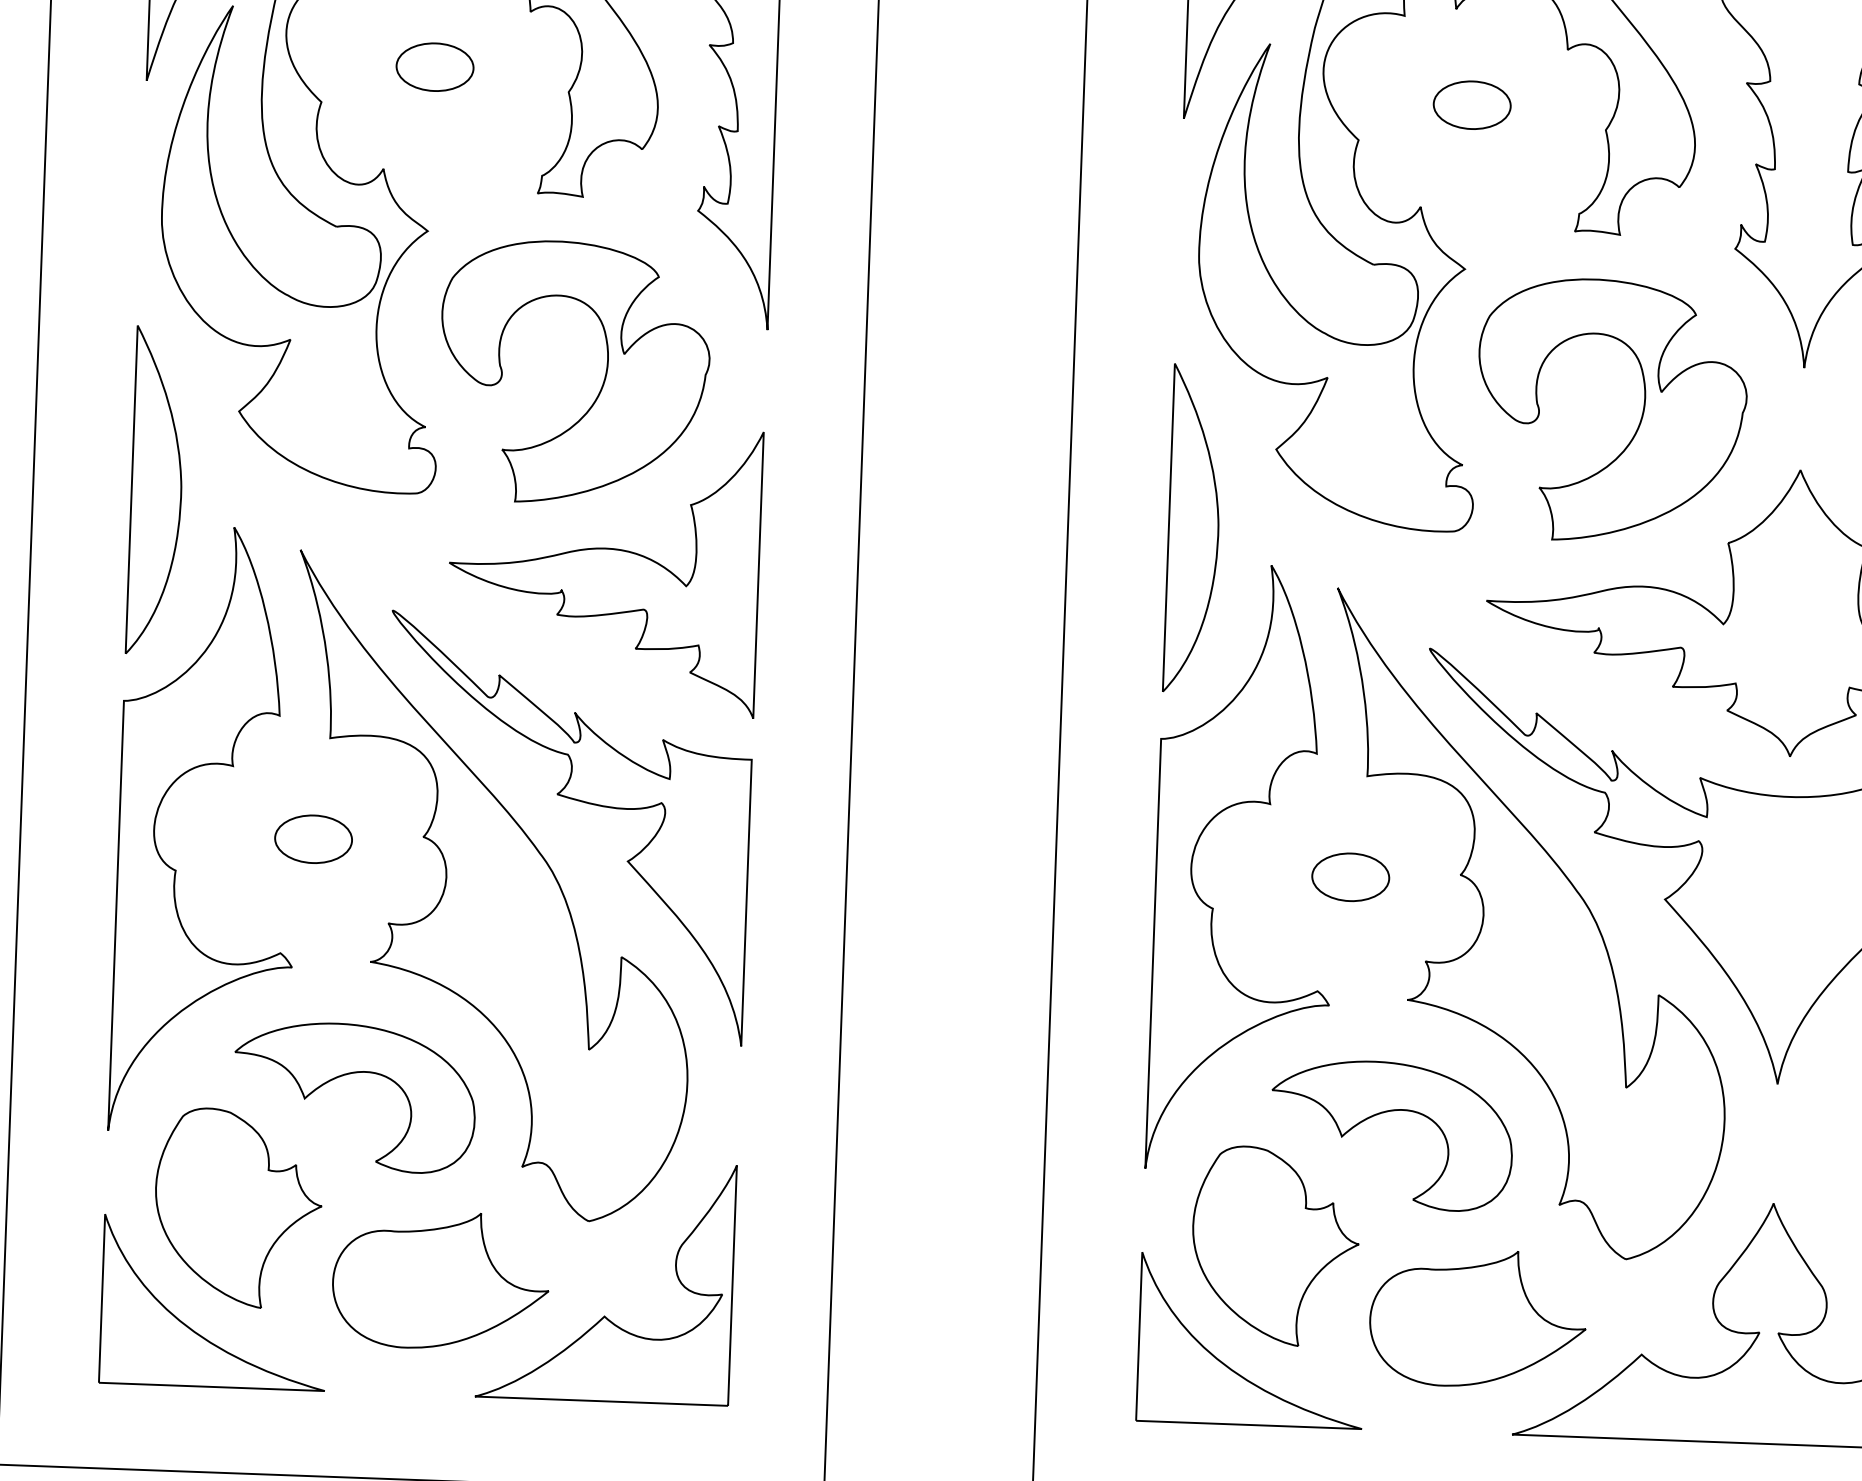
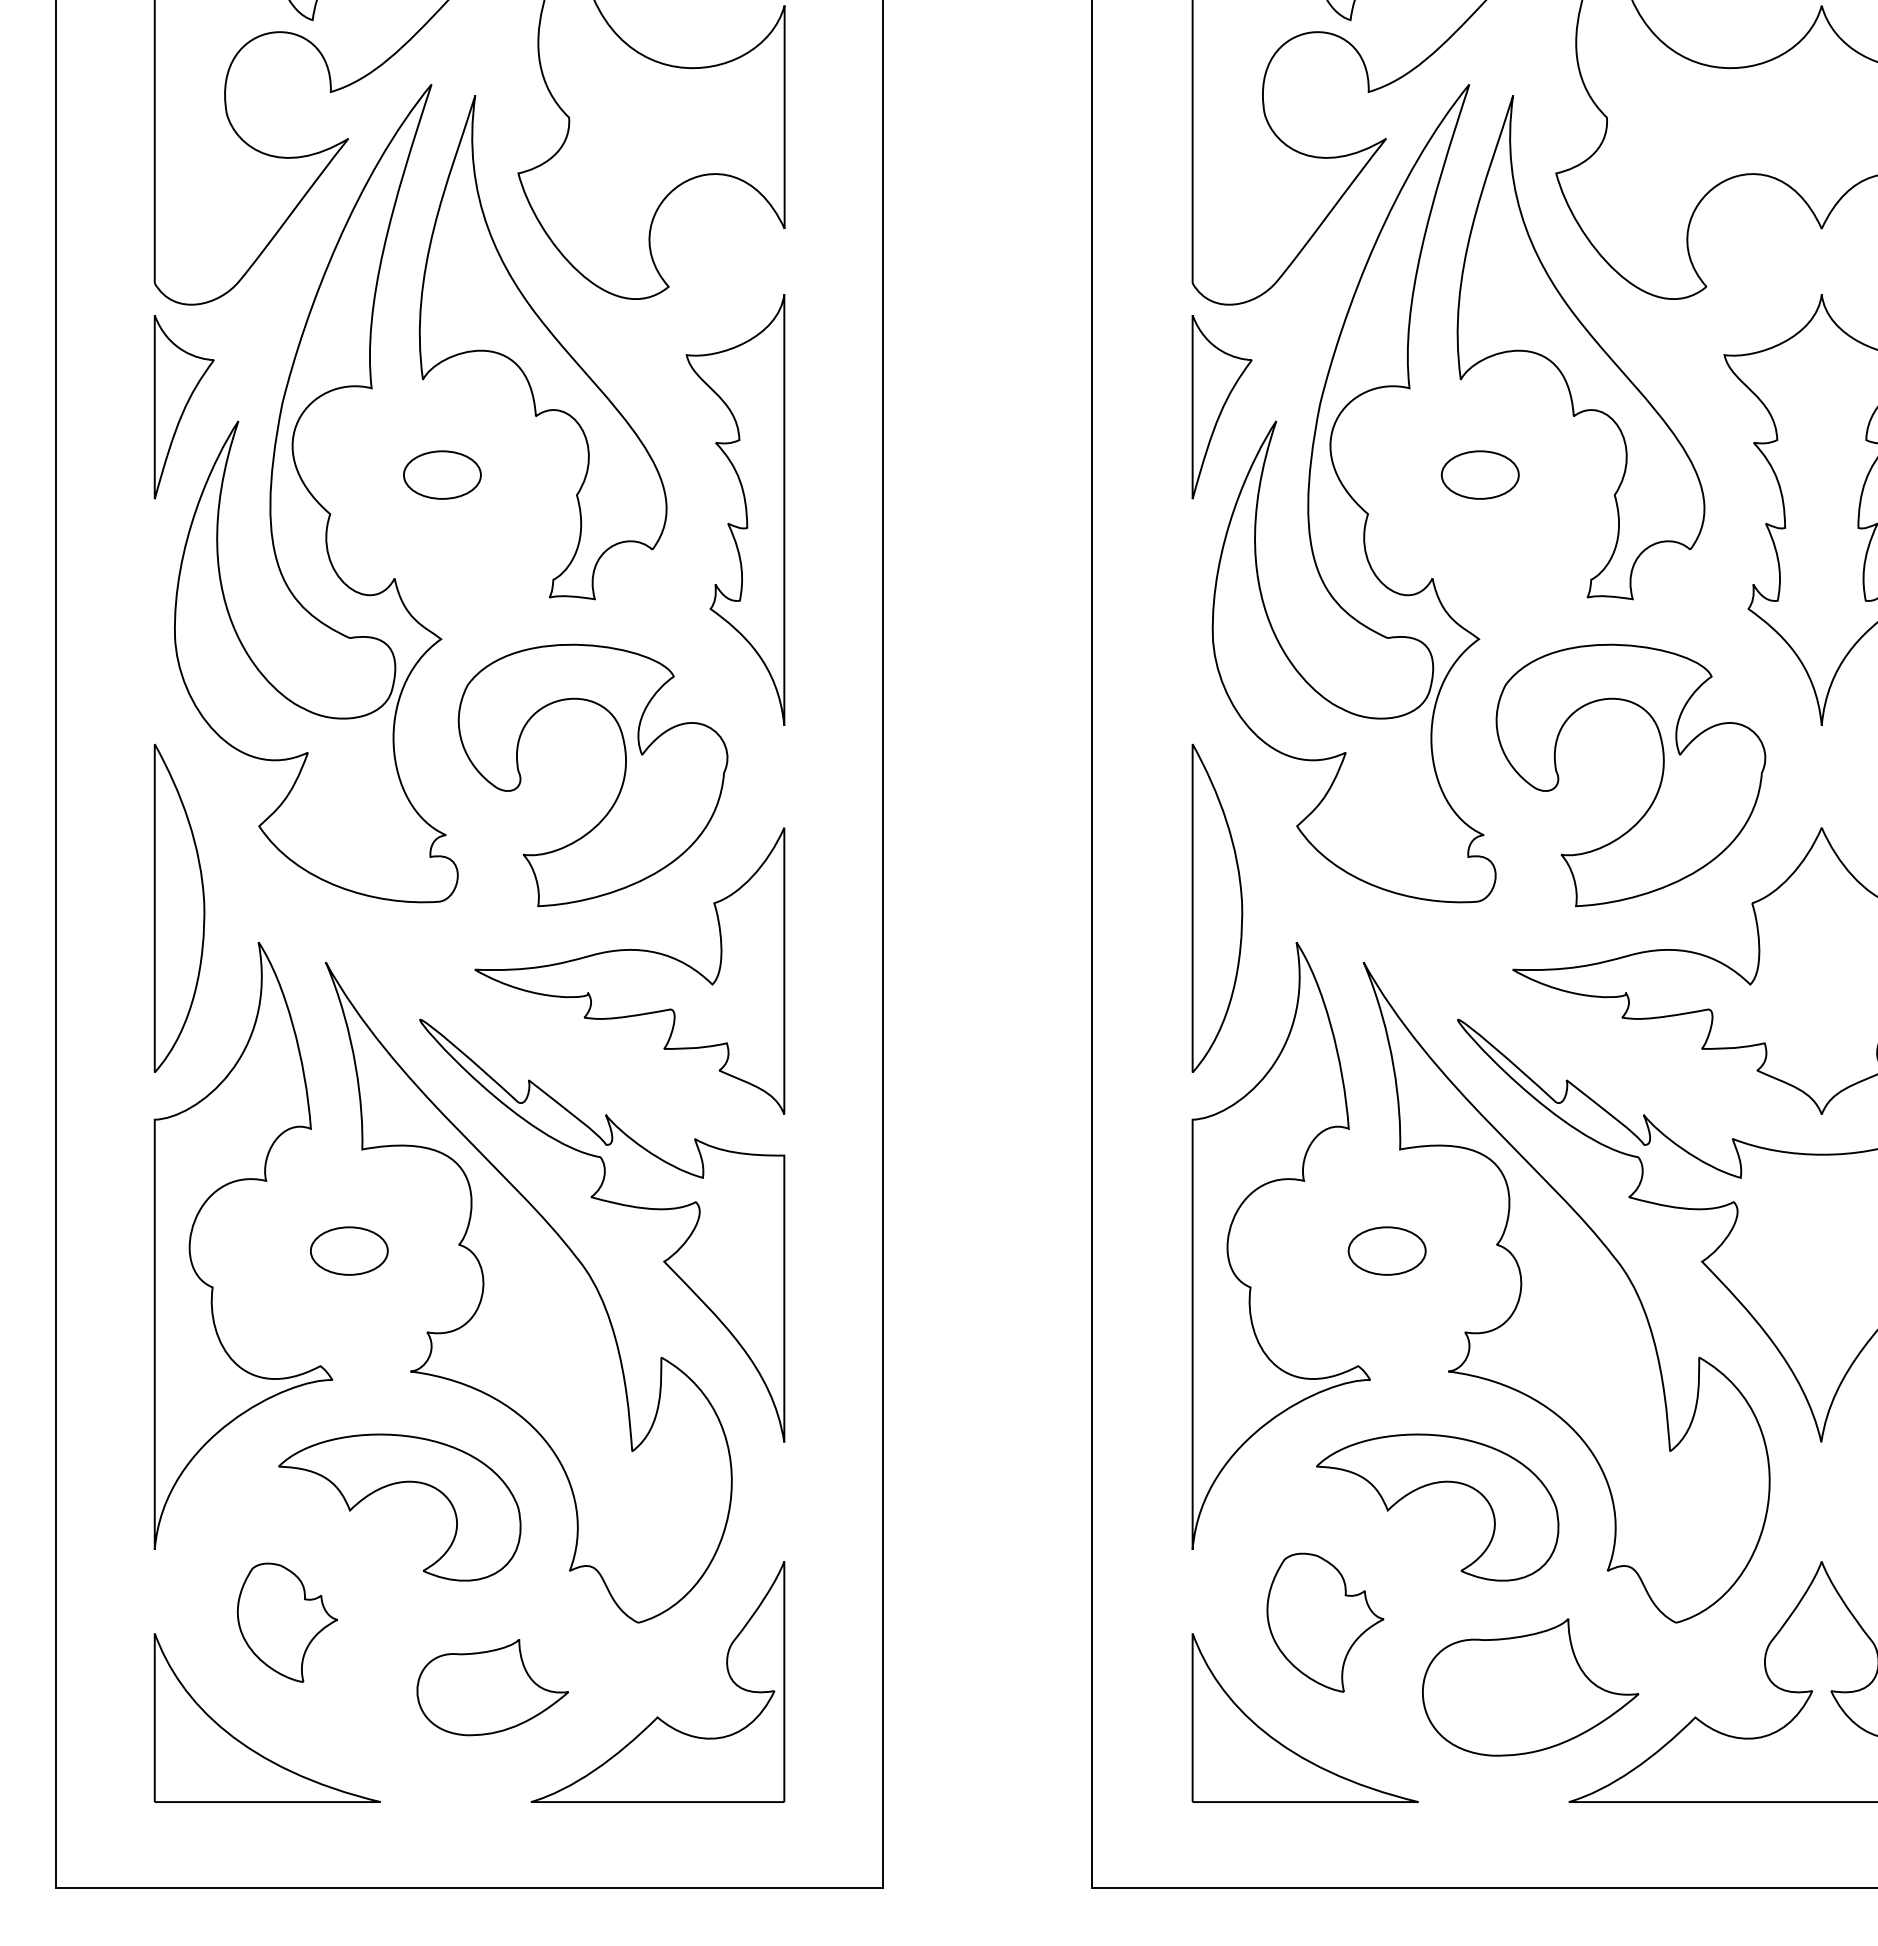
part: (238, 1208) -> (287, 1622), size x0.6
part: (1275, 1246) -> (1325, 1622), size x0.7
part: (440, 1280) -> (492, 1687), size x0.7

